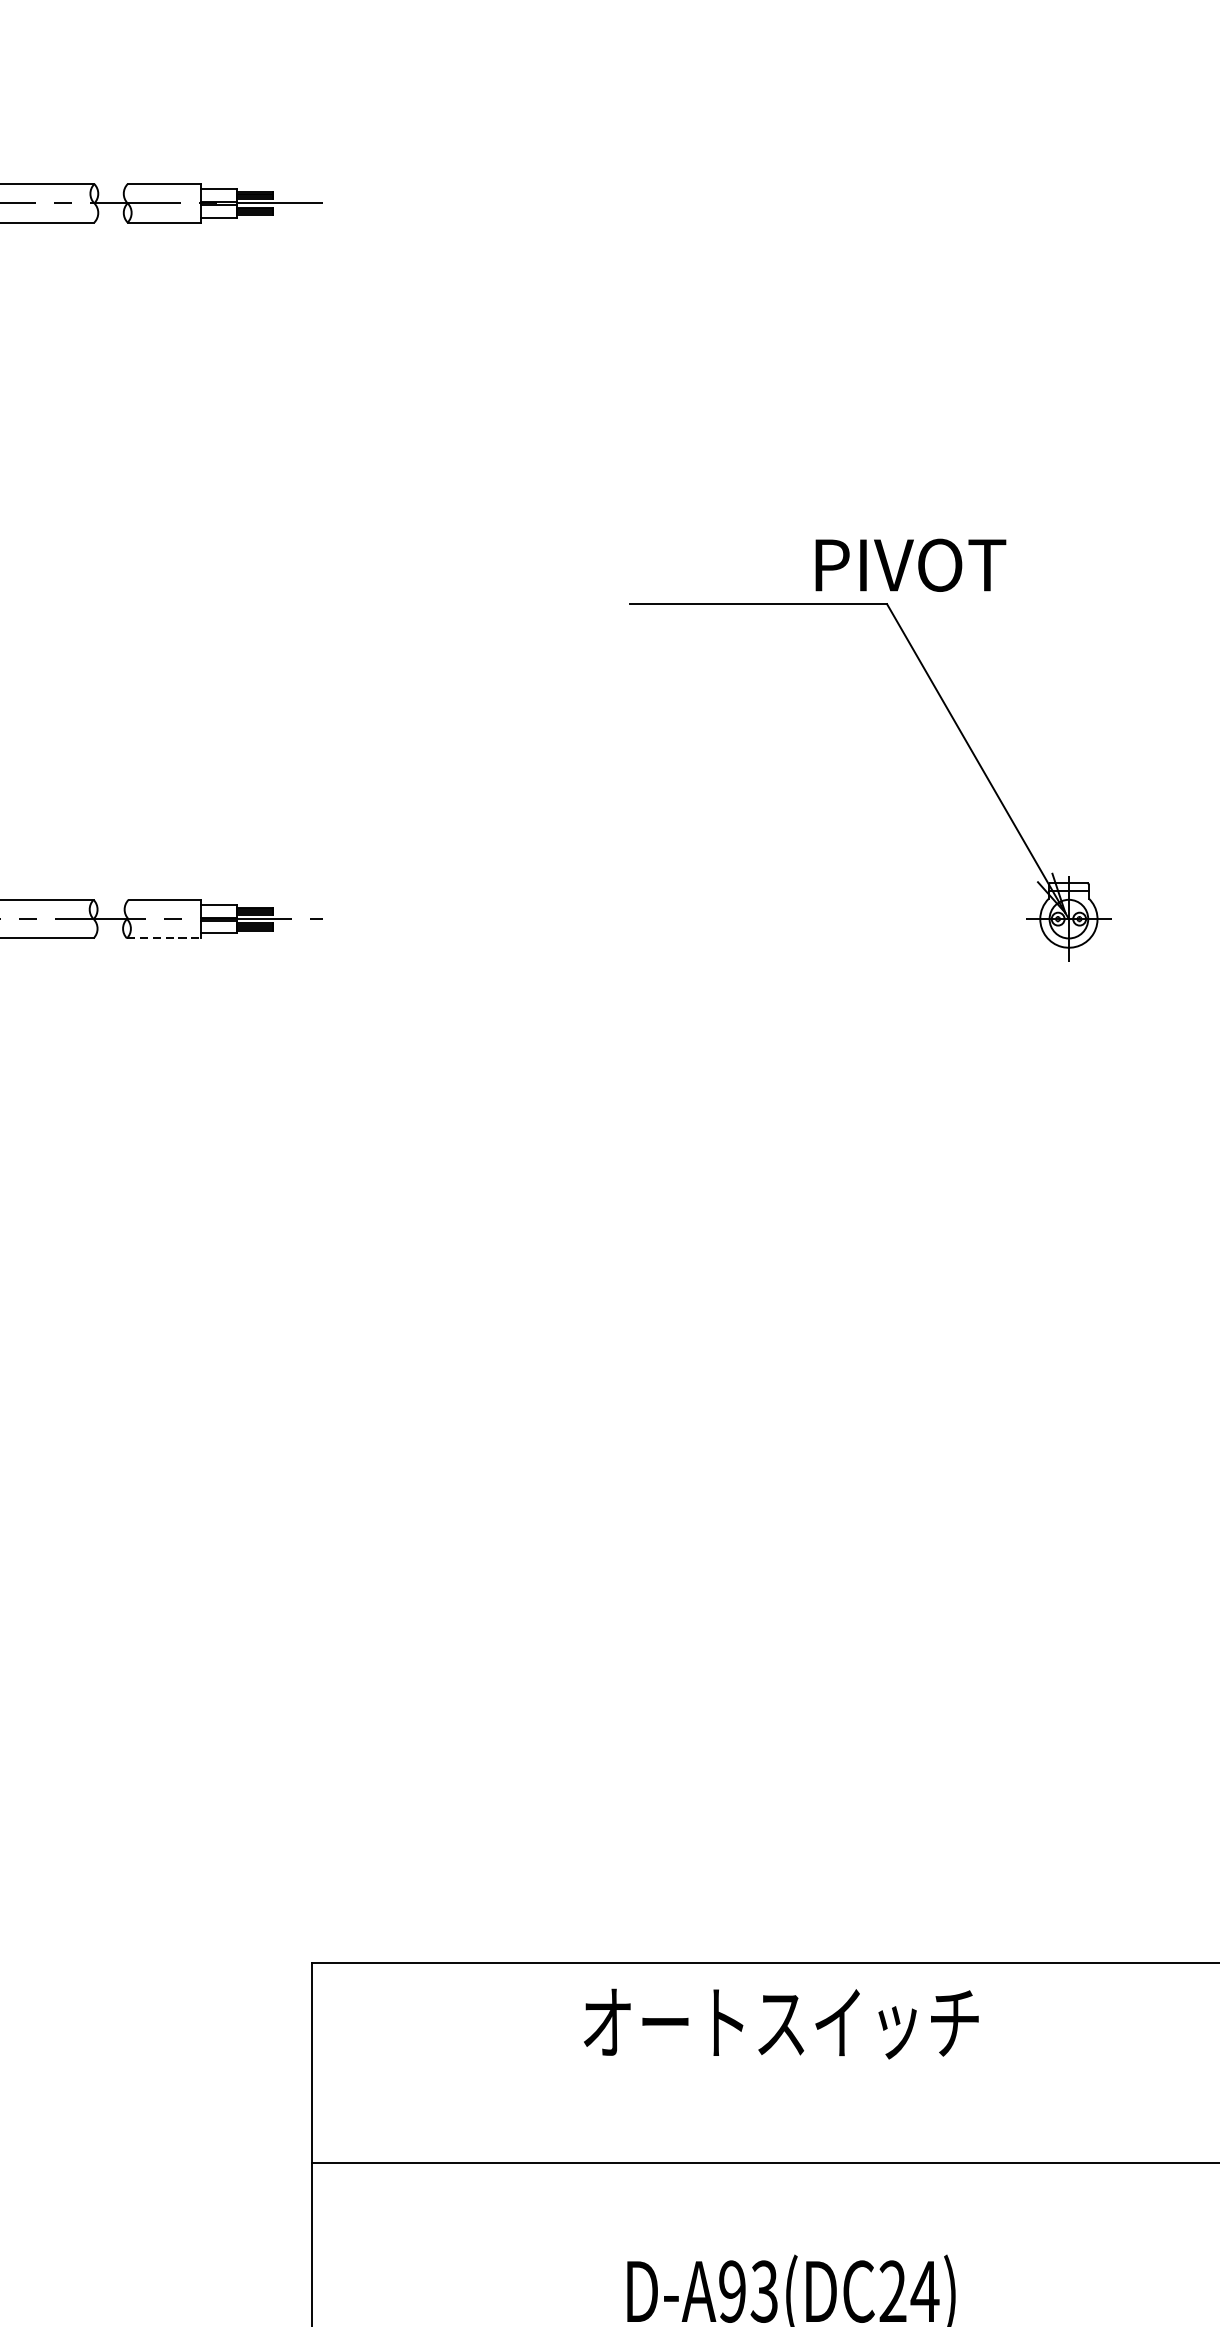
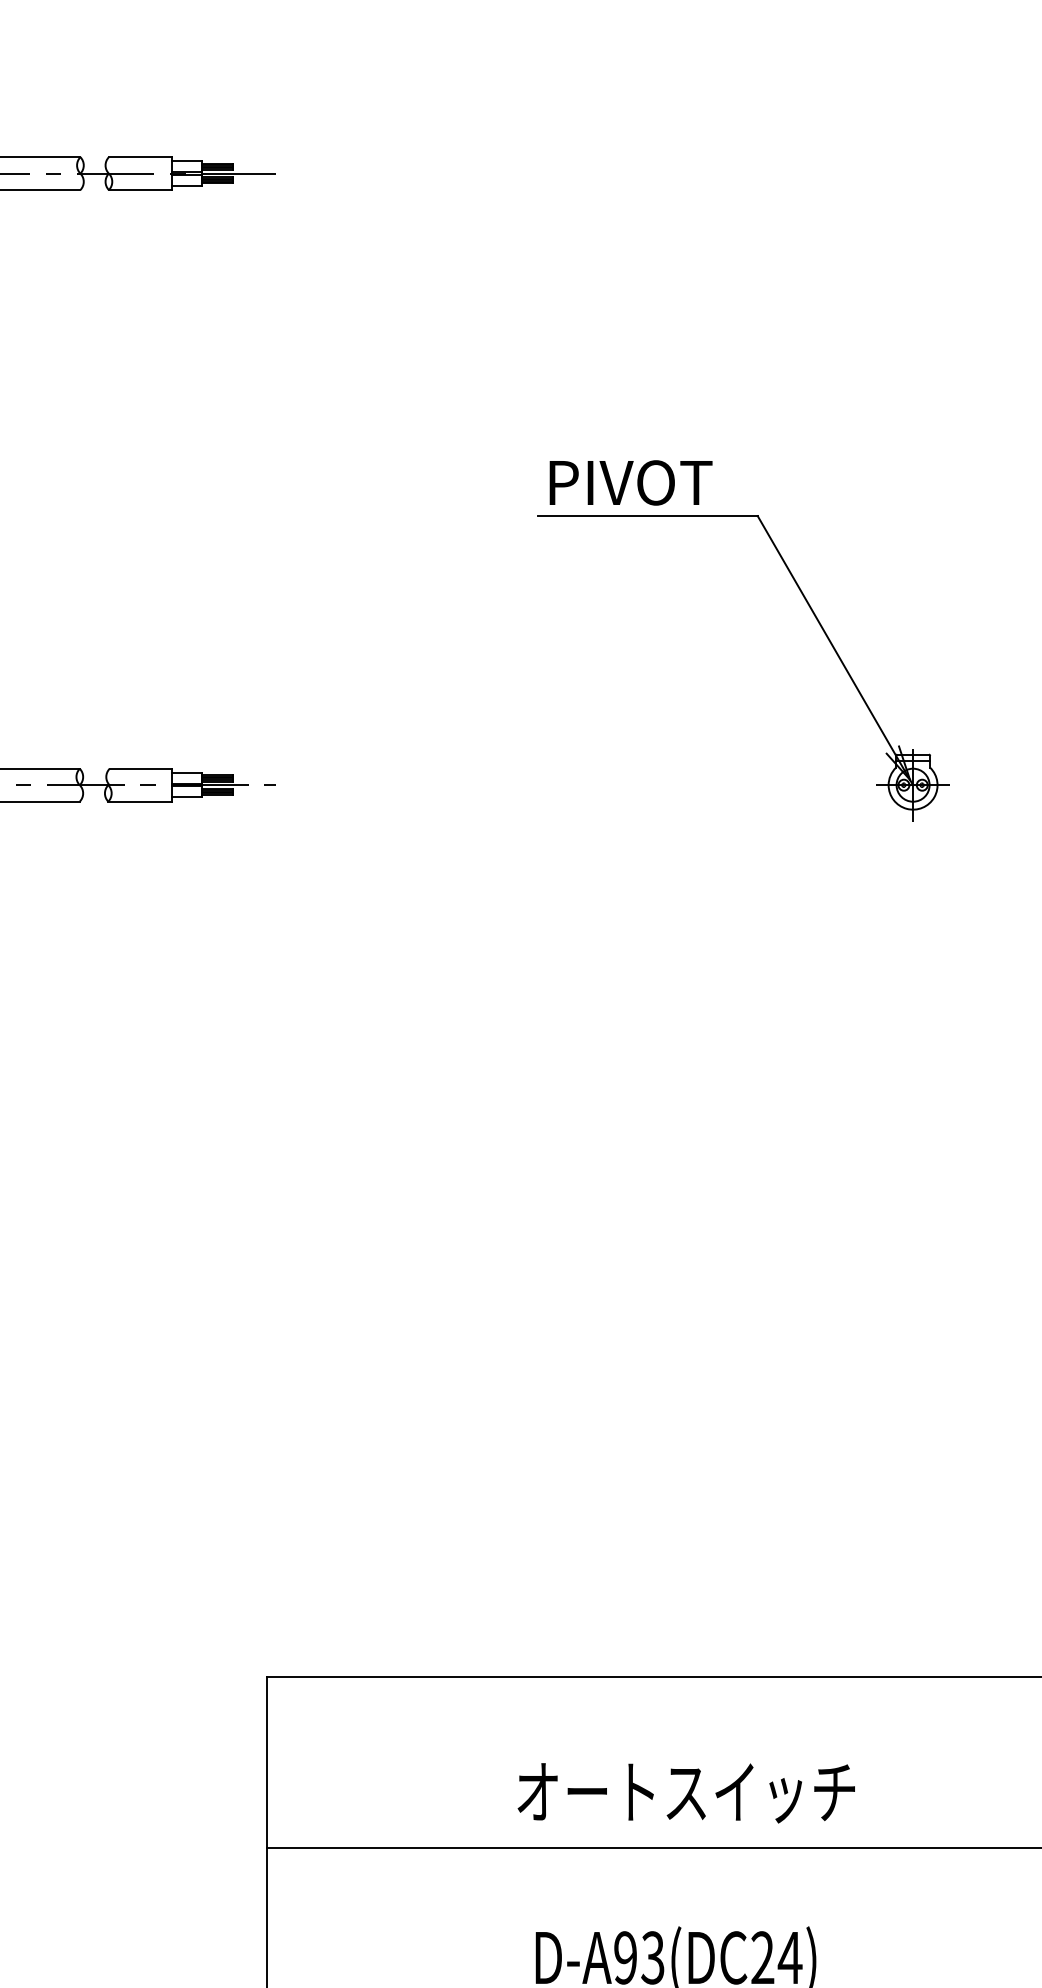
text: (910, 564) -> (630, 482), moved
line: (163, 938) -> (139, 801), dashed -> solid
text: (780, 2024) -> (685, 1793), moved

